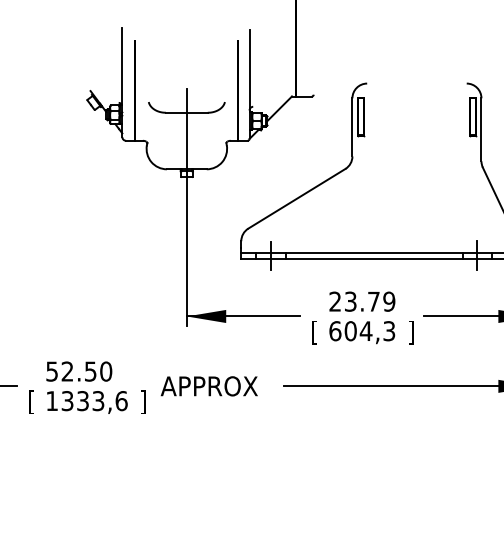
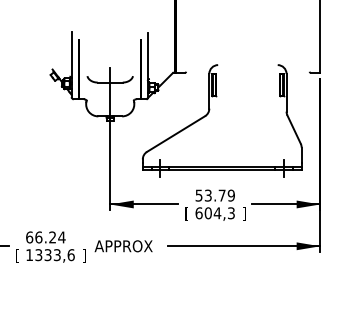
text: (334, 301) -> (198, 195), 23.79 -> 53.79
text: (78, 371) -> (45, 237), 52.50 -> 66.24

